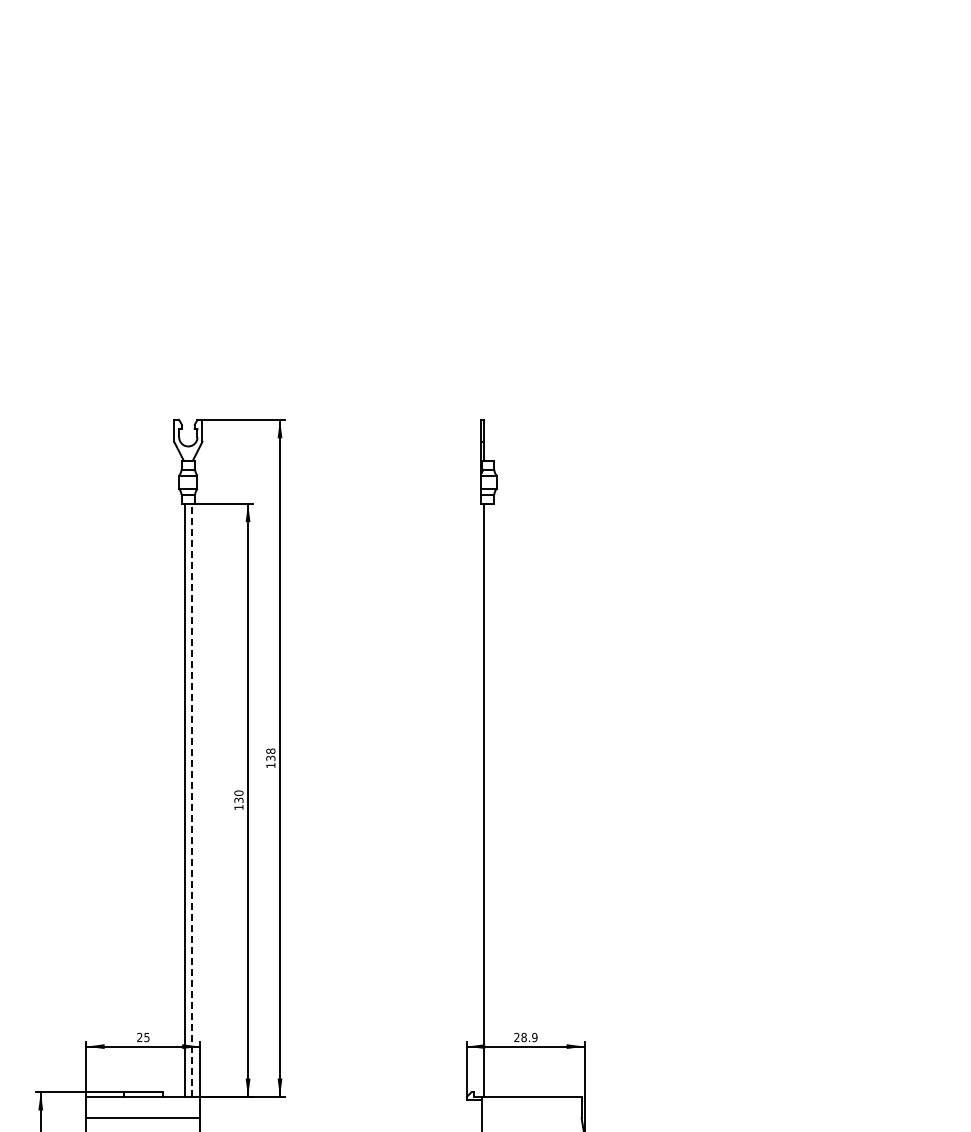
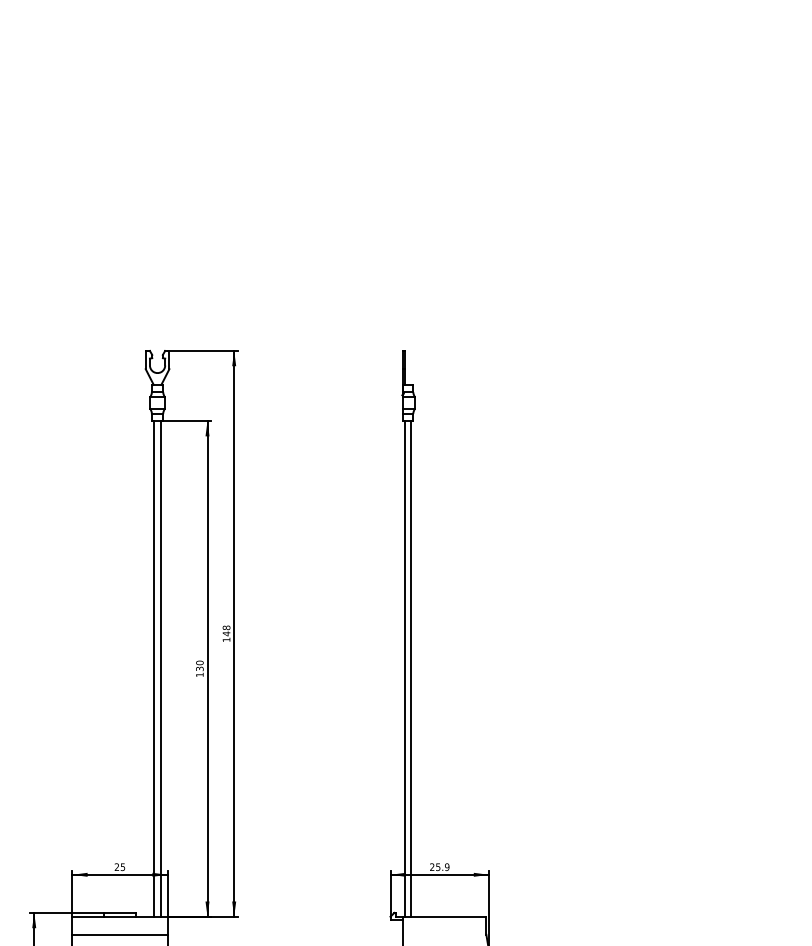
text: (270, 758) -> (226, 633), 138 -> 148
line: (192, 799) -> (161, 668), dashed -> solid
line: (491, 799) -> (411, 668), added
text: (523, 1037) -> (437, 867), 28.9 -> 25.9

